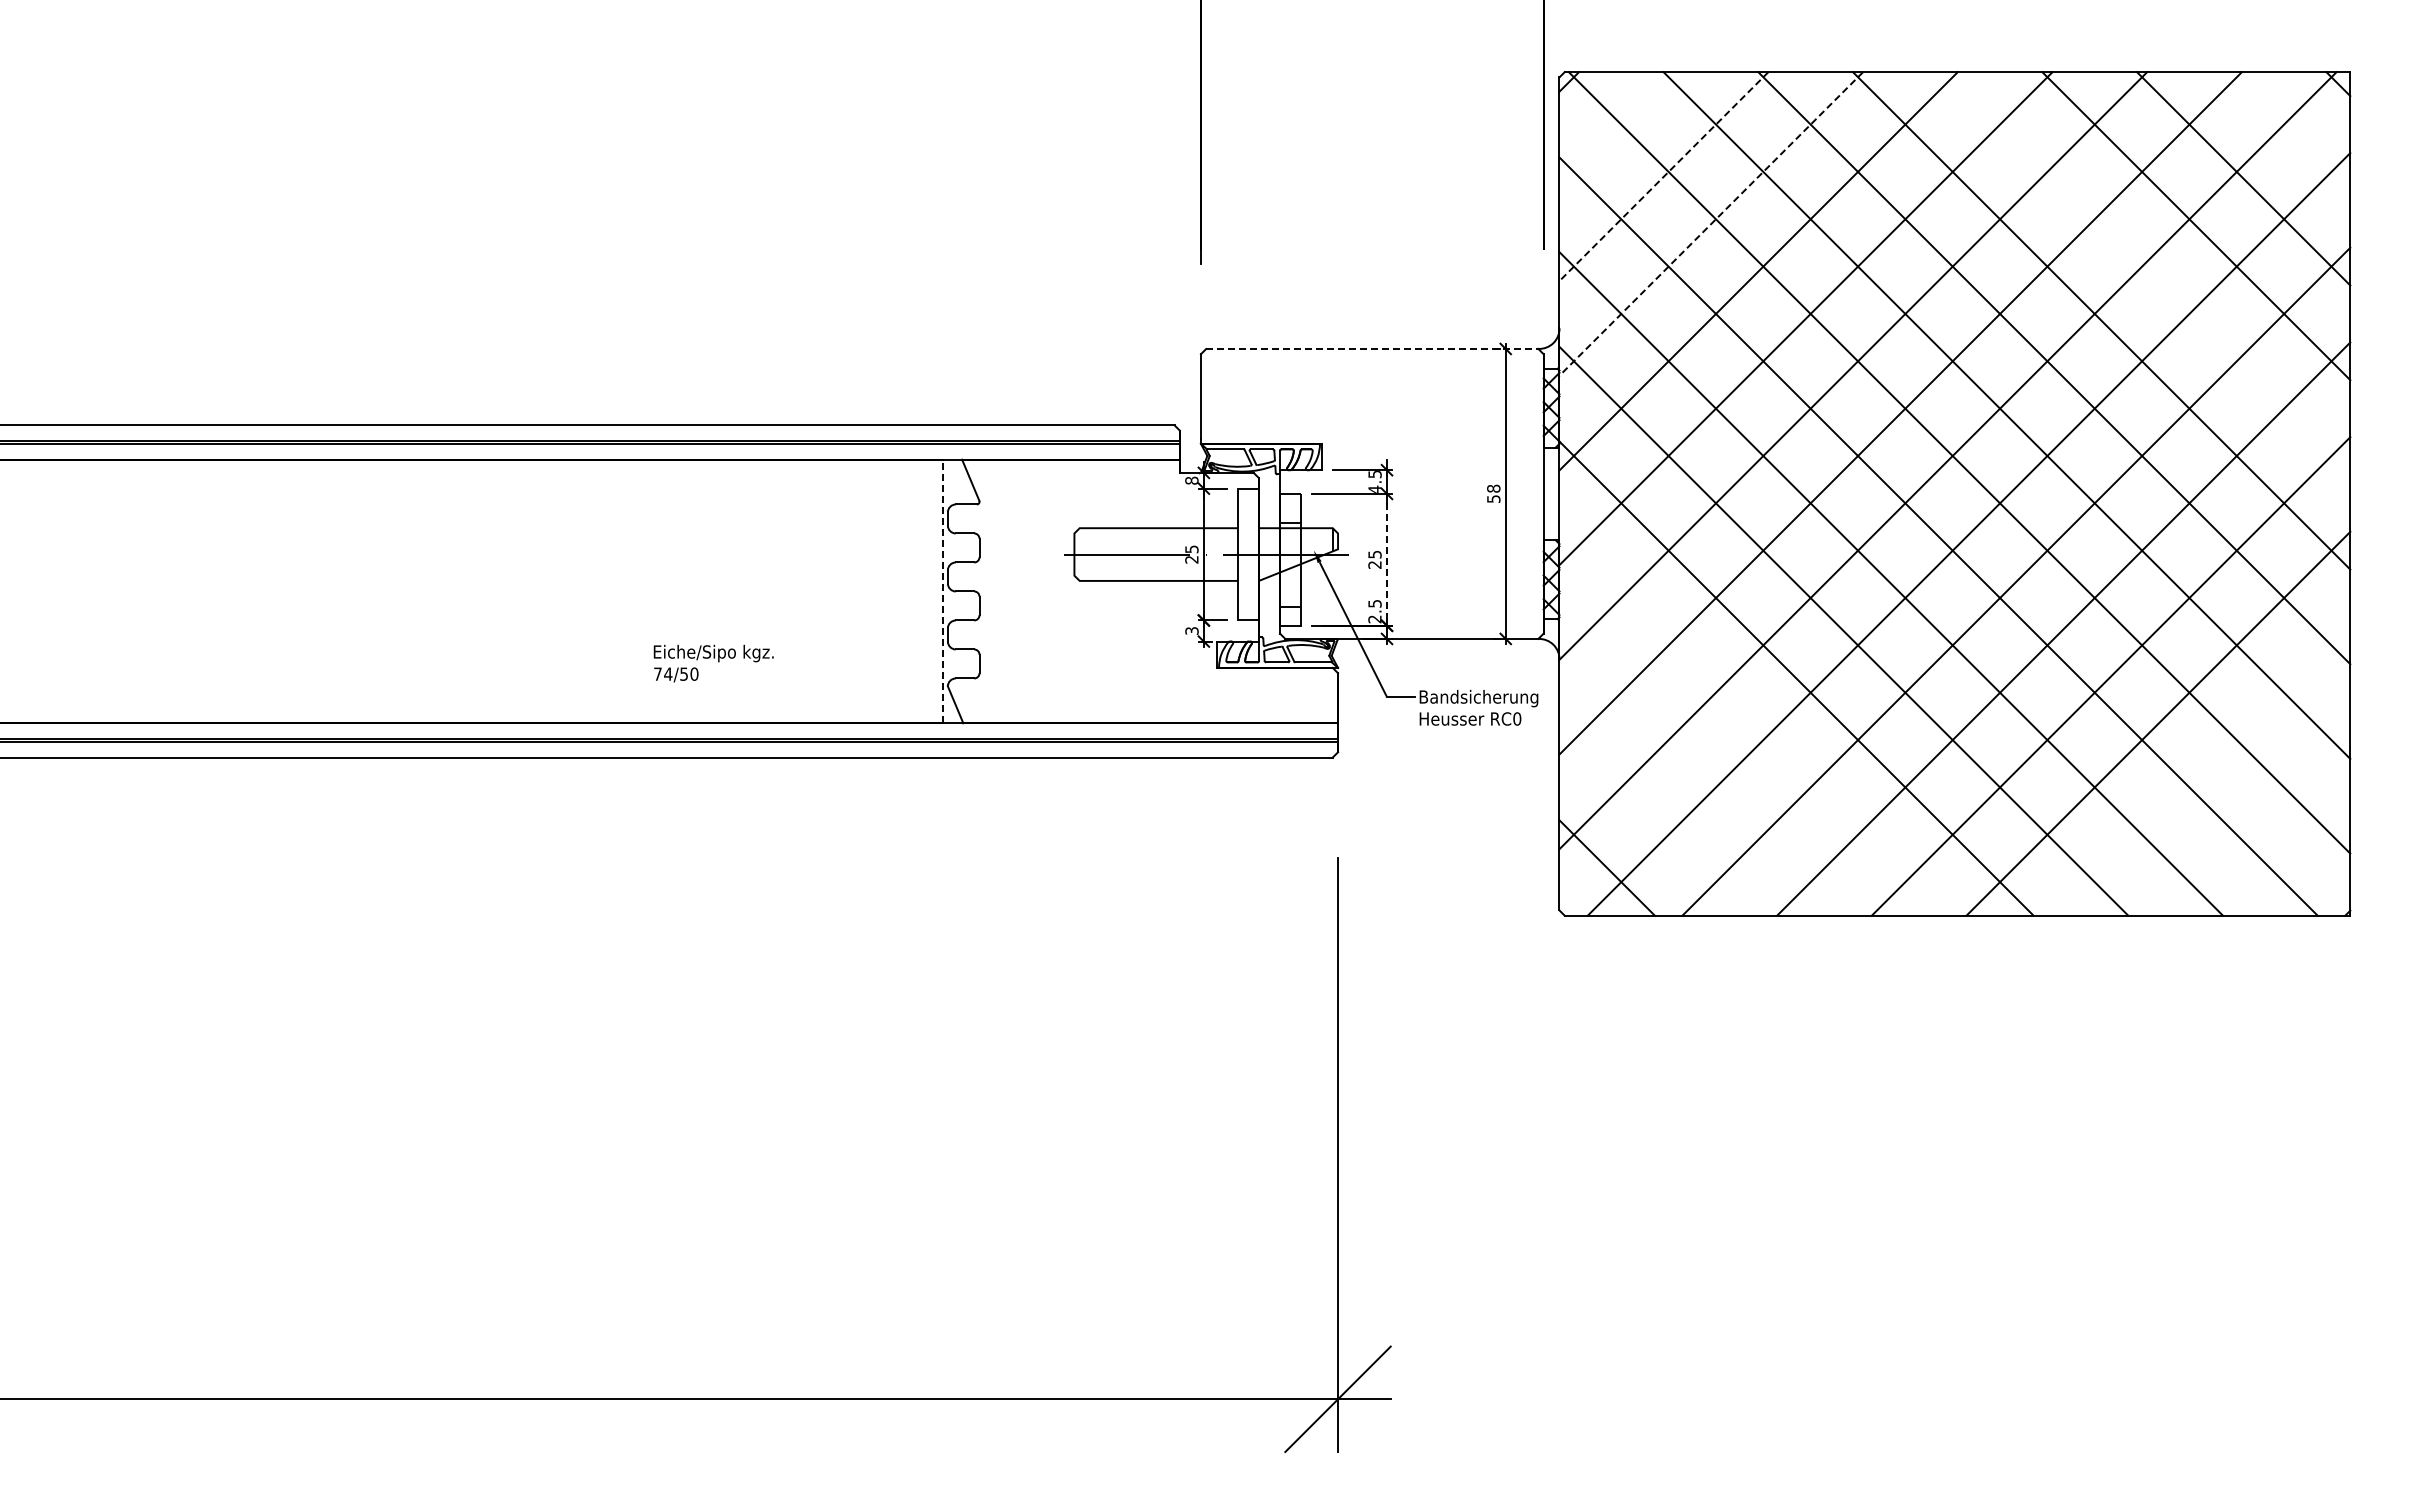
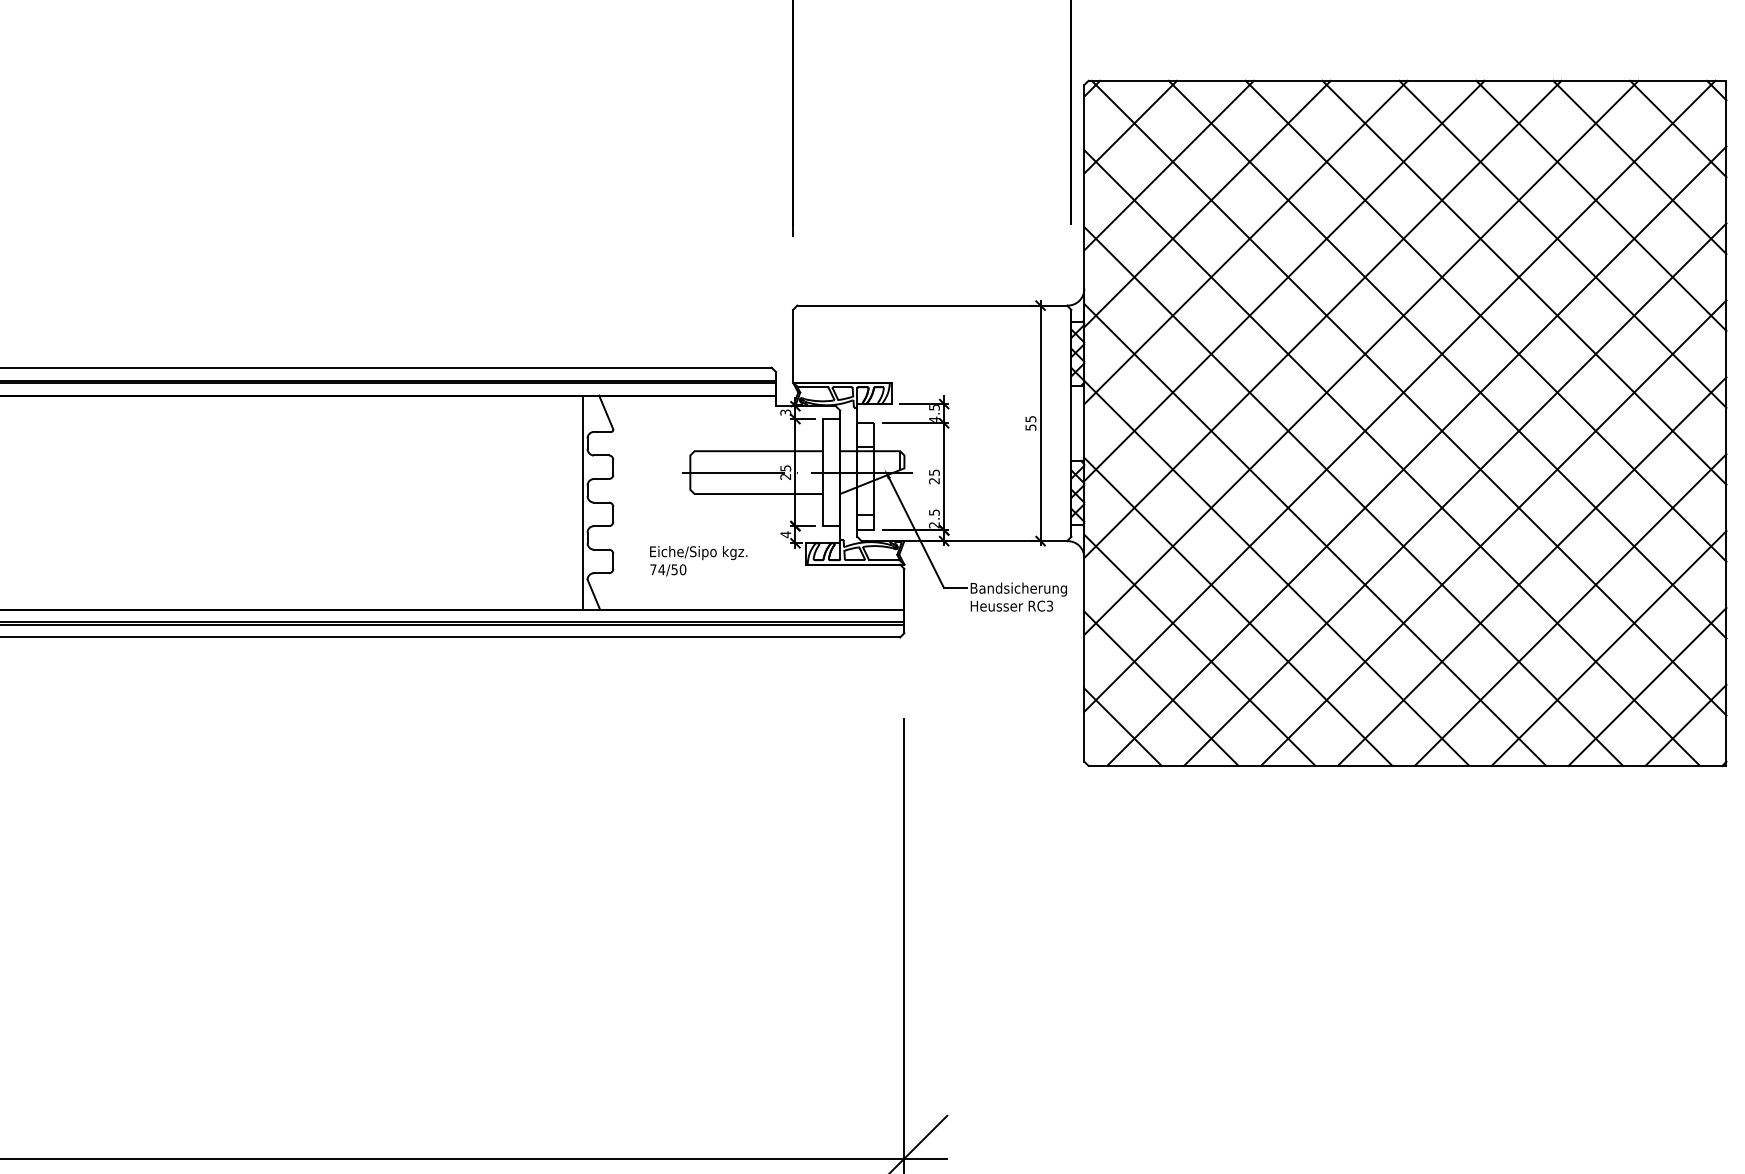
line: (1616, 129) -> (1130, 127), added
line: (2290, 131) -> (1677, 129), added
line: (1663, 176) -> (1168, 165), dashed -> solid
line: (1711, 223) -> (1207, 203), dashed -> solid
line: (2148, 273) -> (1562, 244), added
line: (1372, 348) -> (932, 305), dashed -> solid
text: (1191, 480) -> (785, 412), 8 -> 3
text: (1493, 488) -> (1030, 418), 58 -> 55
line: (1387, 559) -> (944, 476), dashed -> solid
line: (942, 591) -> (583, 502), dashed -> solid
text: (1191, 630) -> (785, 534), 3 -> 4
text: (713, 663) -> (698, 561), moved
text: (1517, 718) -> (1050, 605), RC0 -> RC3
line: (1748, 725) -> (1237, 611), added
line: (2205, 770) -> (1608, 647), added
line: (1701, 772) -> (1199, 649), added
line: (2252, 818) -> (1647, 686), added
line: (1654, 820) -> (1161, 688), added
line: (2300, 865) -> (1686, 725), added

